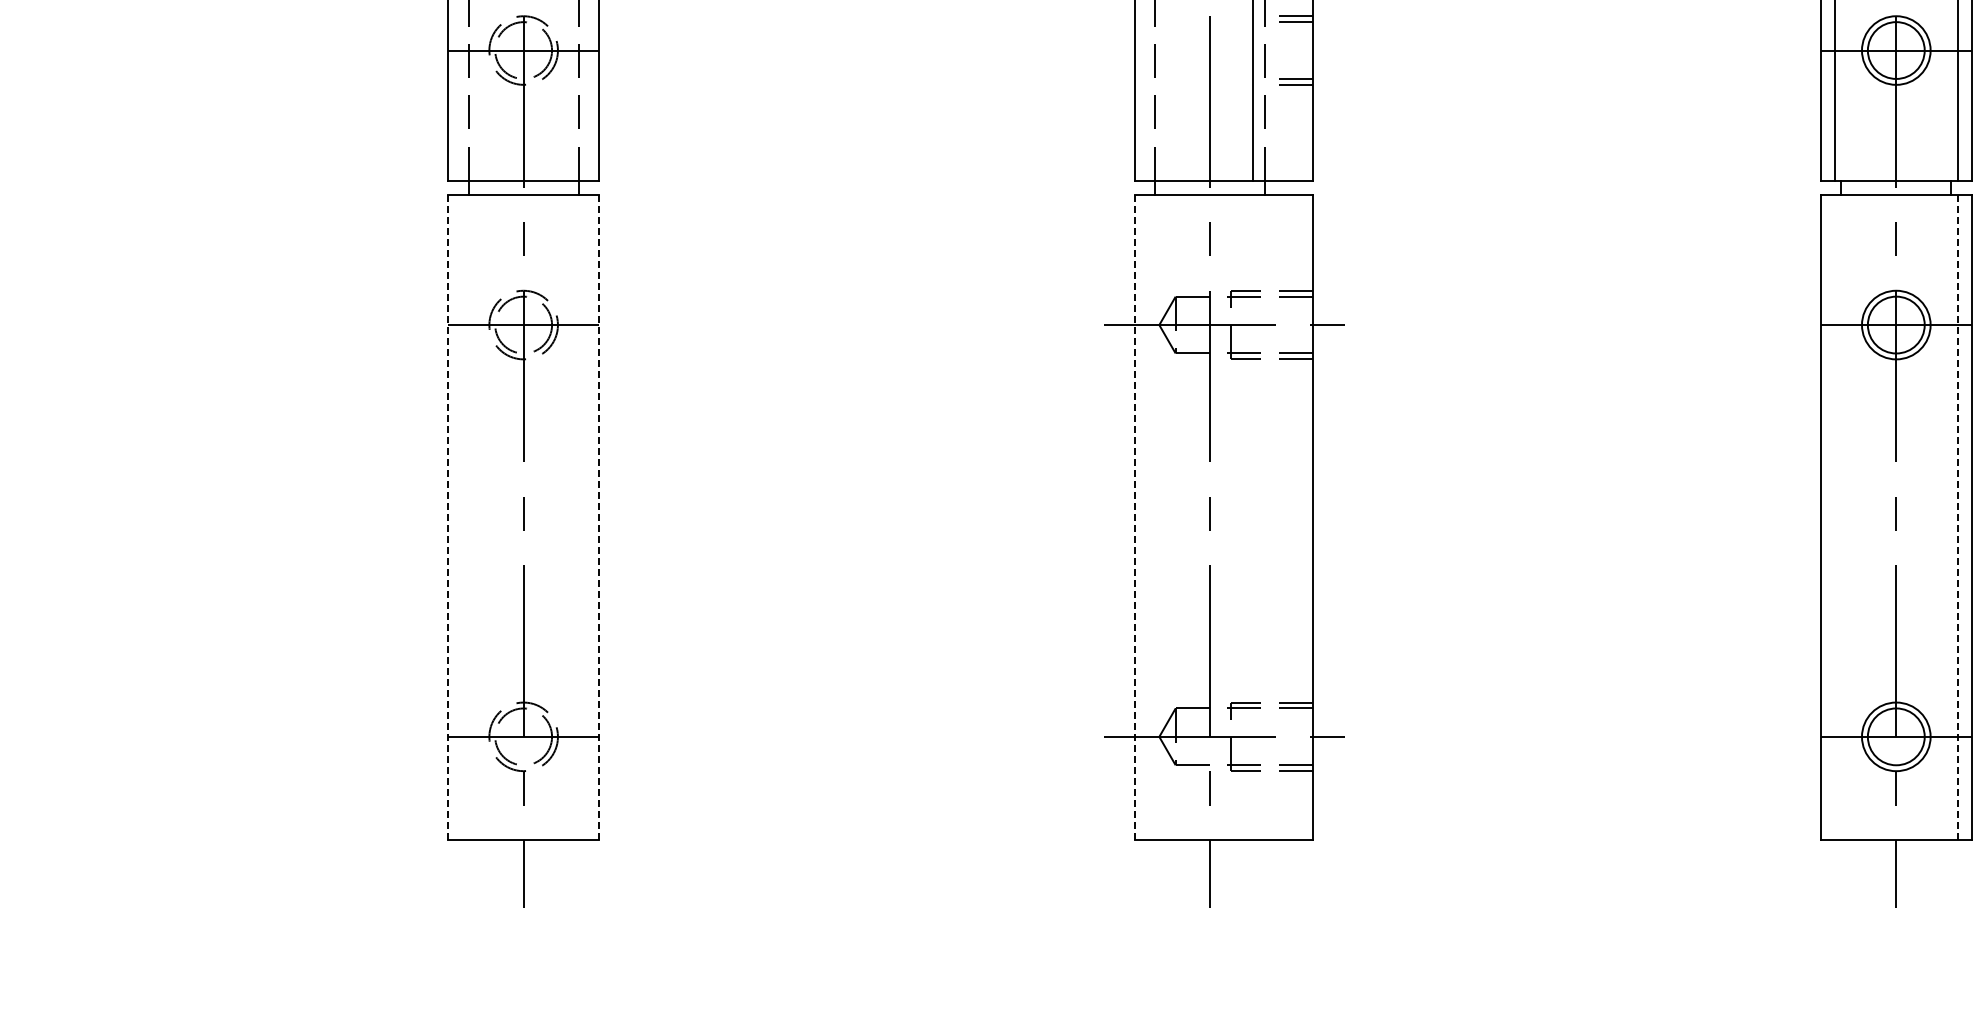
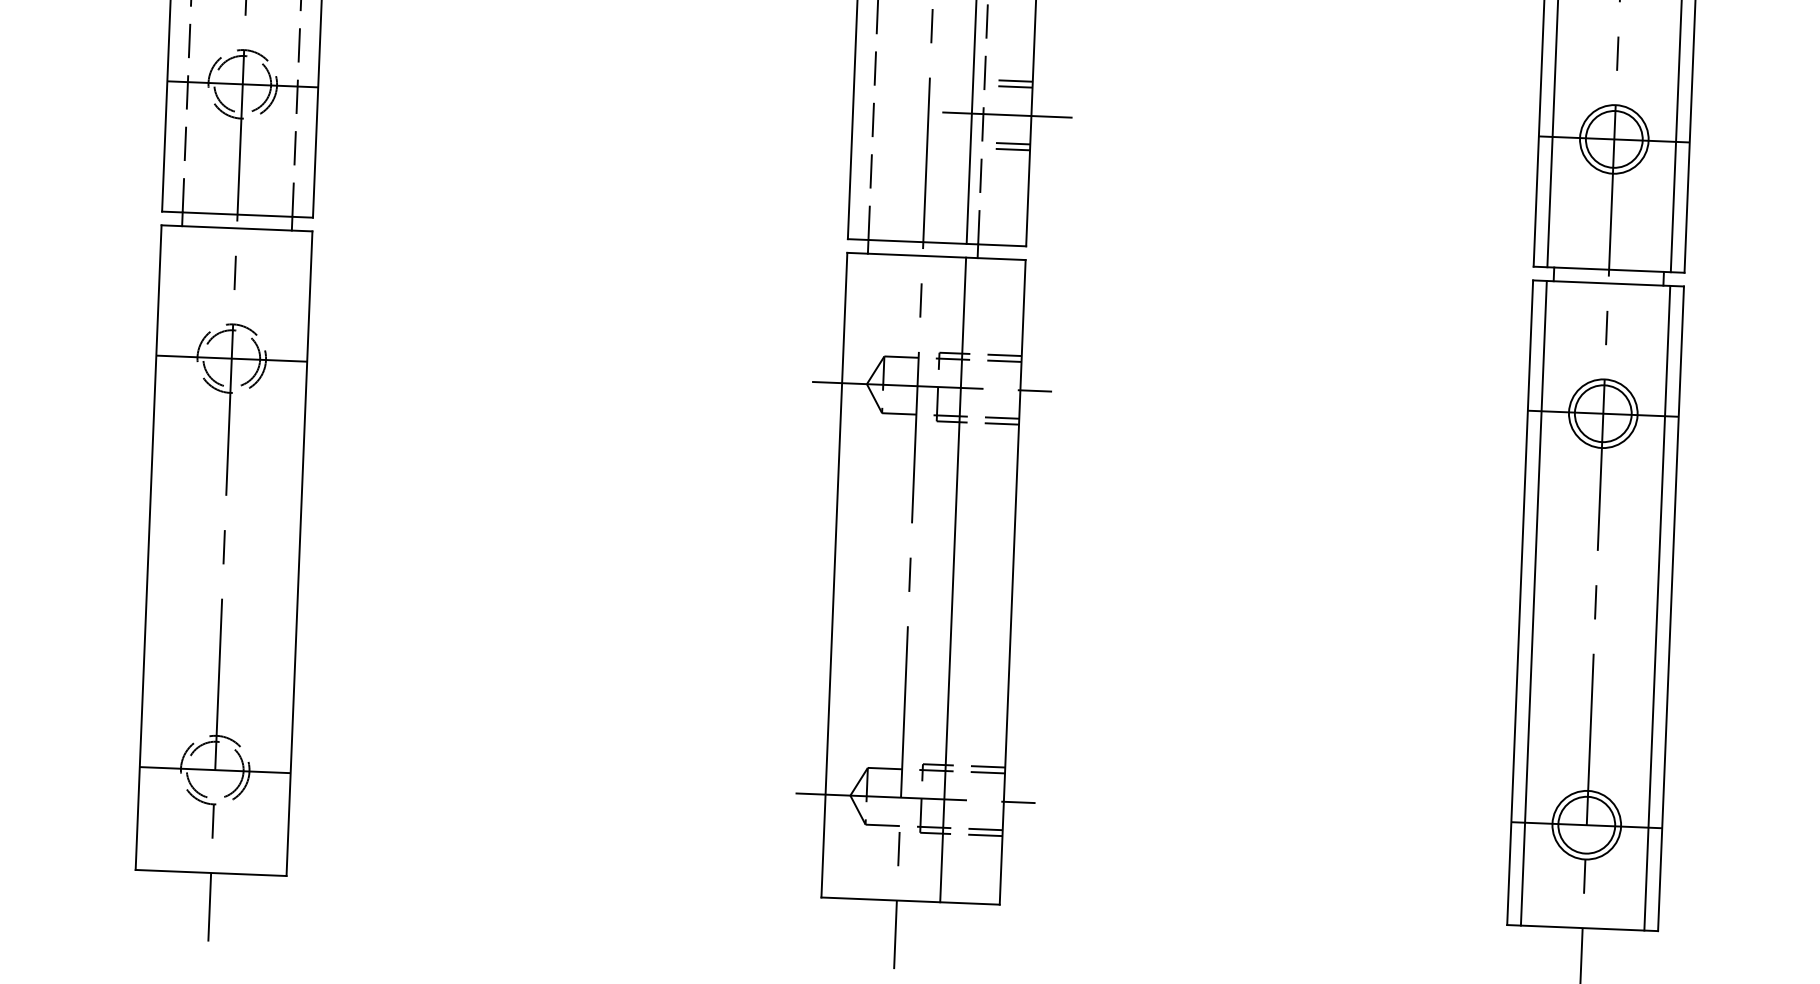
line: (1288, 50) -> (1007, 114), added
line: (1253, 516) -> (953, 579), added
line: (1834, 516) -> (1533, 602), added
line: (448, 517) -> (148, 547), dashed -> solid
line: (599, 517) -> (299, 553), dashed -> solid
line: (1134, 517) -> (834, 575), dashed -> solid
line: (1958, 517) -> (1657, 608), dashed -> solid

